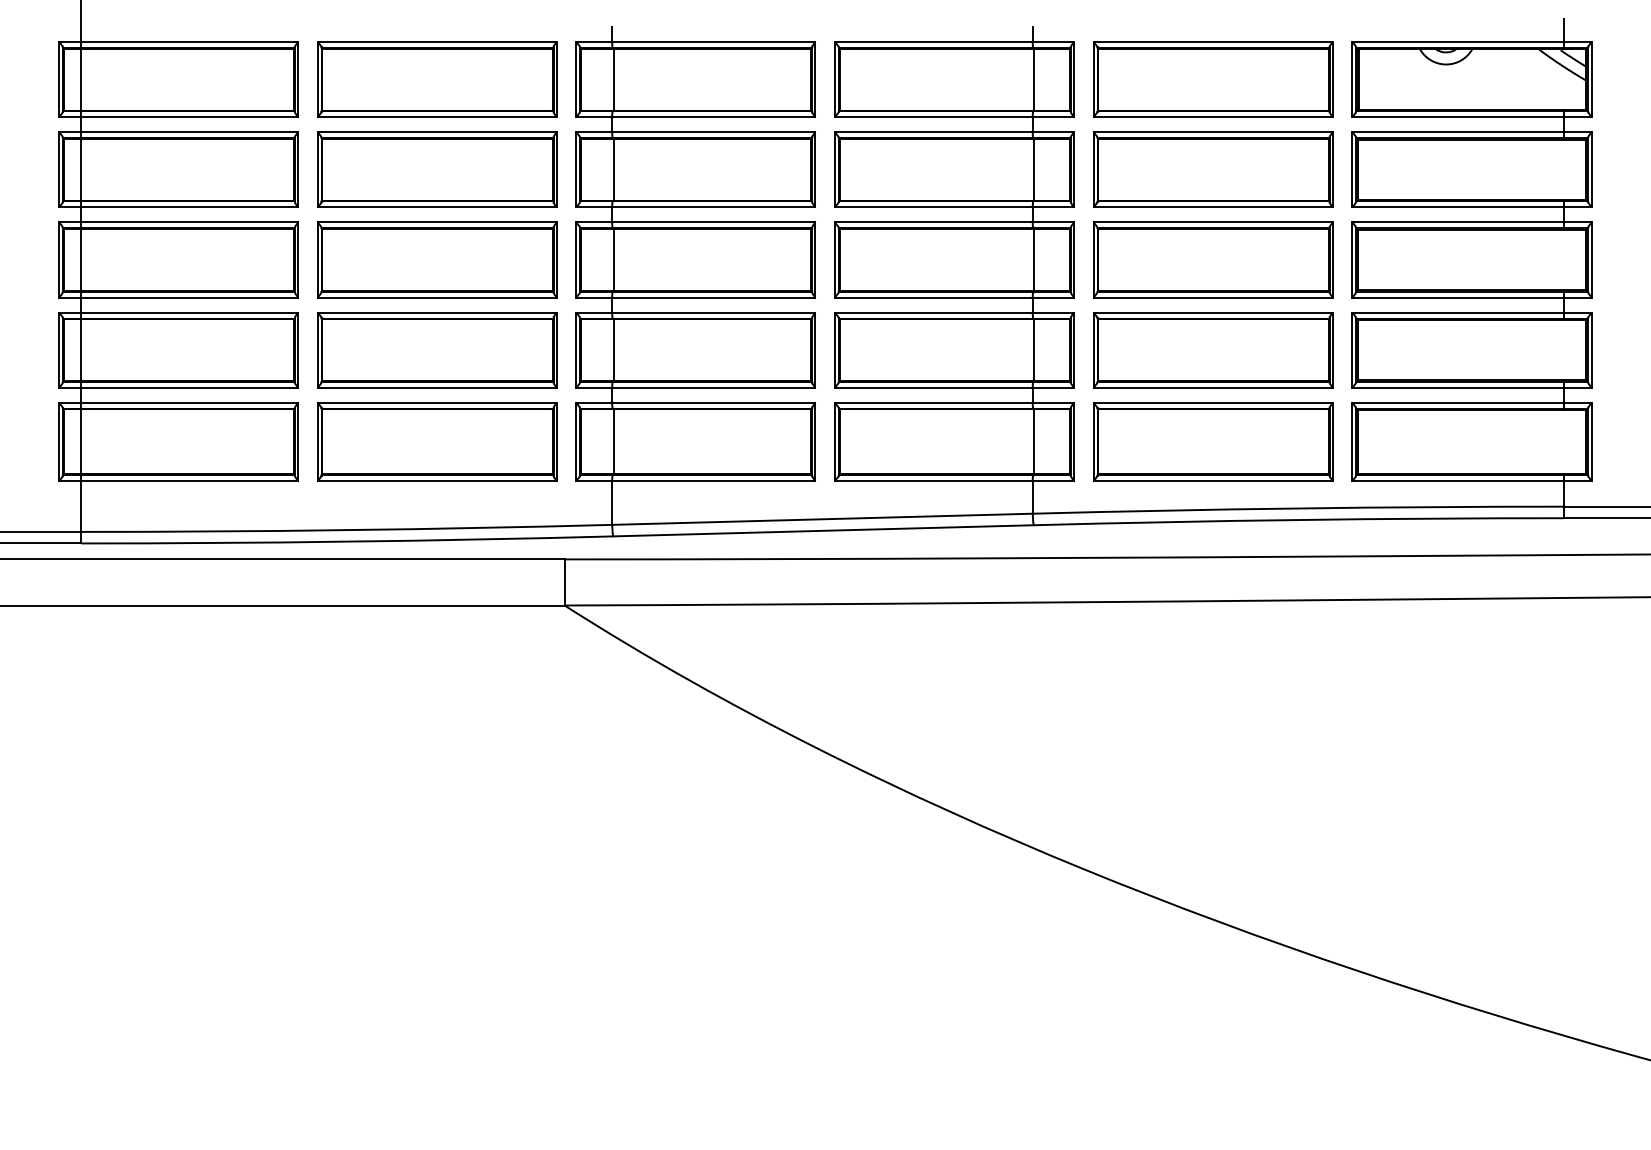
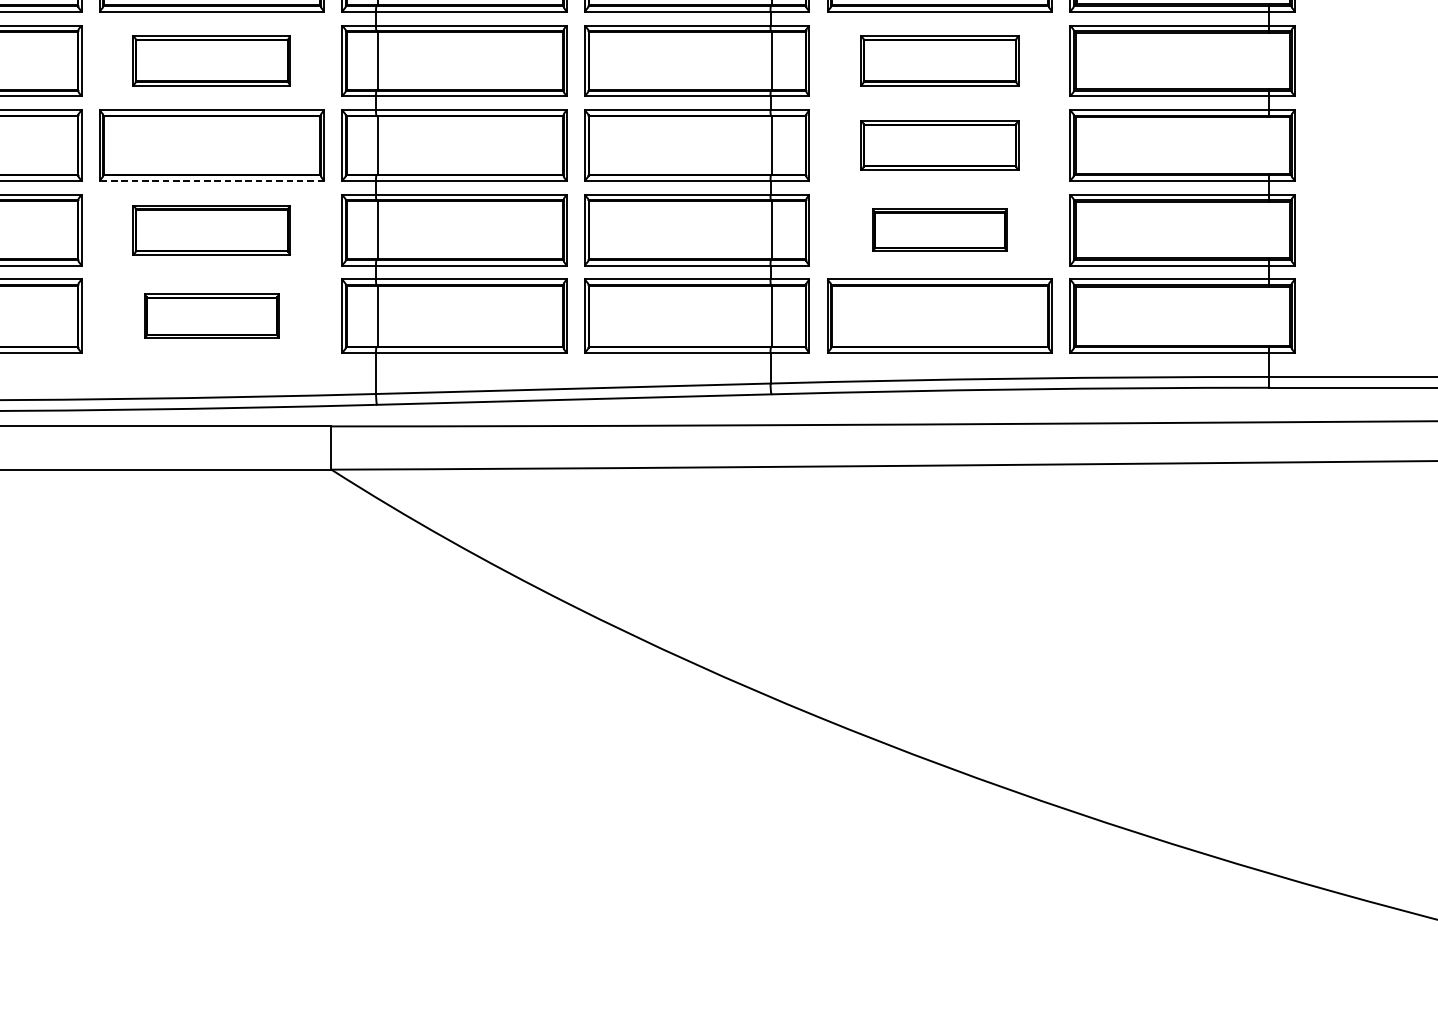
part: (437, 169) -> (212, 60), size x0.7
part: (1213, 169) -> (940, 60), size x0.7
part: (1213, 259) -> (940, 145), size x0.7
line: (437, 297) -> (212, 180), solid -> dashed
part: (437, 350) -> (212, 230), size x0.7
part: (1213, 350) -> (940, 230), size x0.6
part: (437, 441) -> (212, 315), size x0.6

